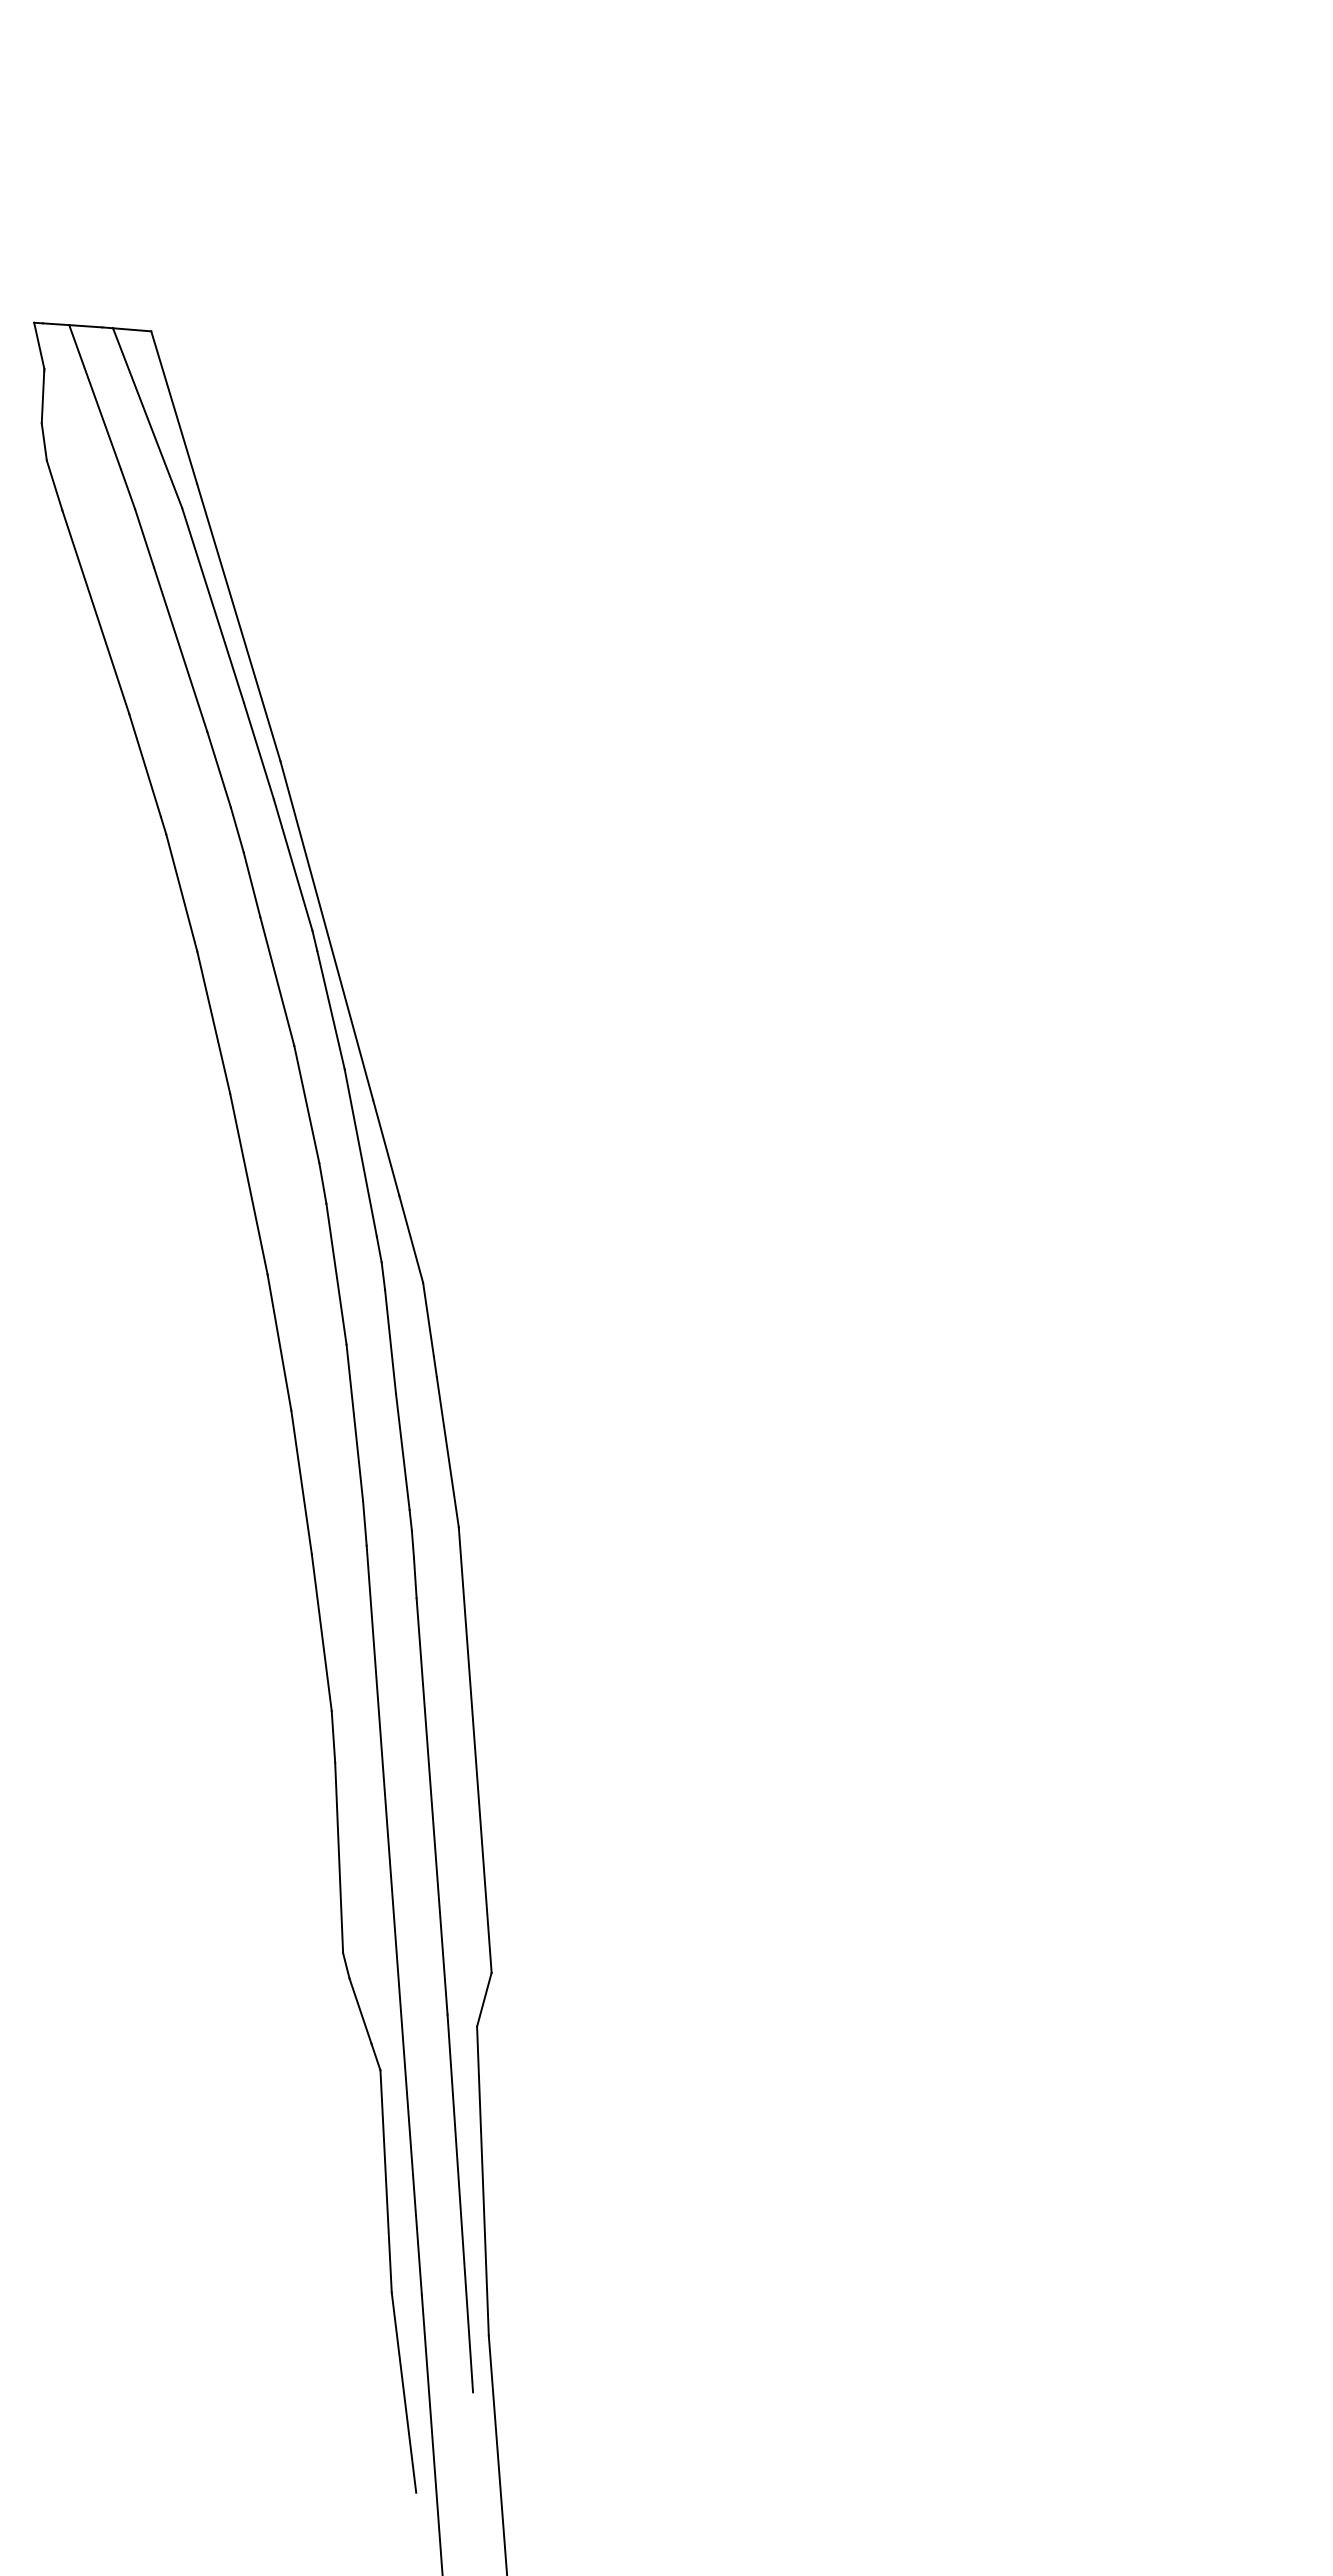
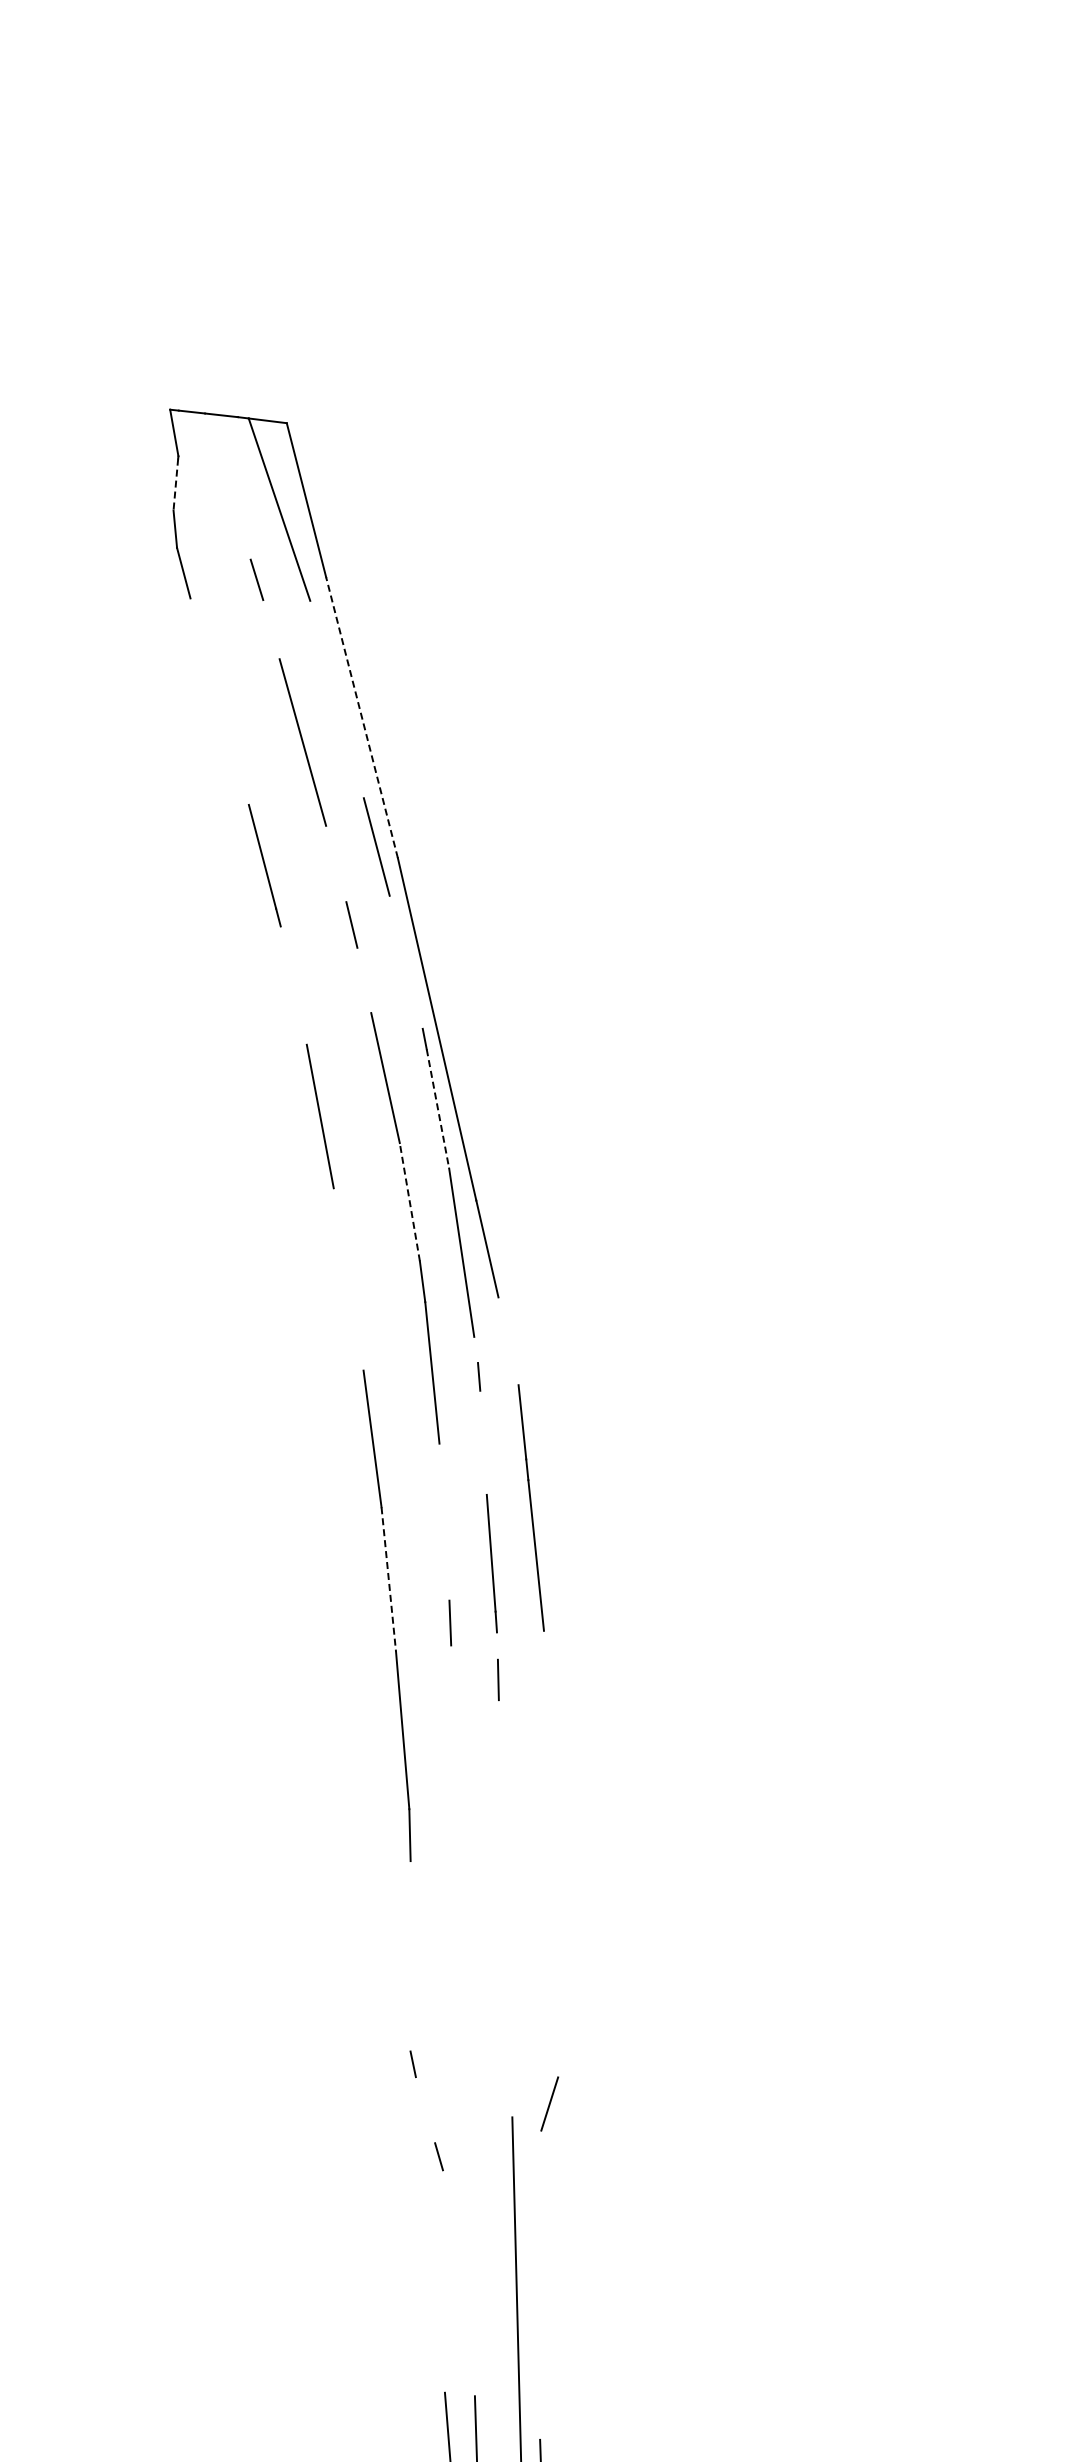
line: (42, 397) -> (175, 484), solid -> dashed
line: (94, 397) -> (227, 486), removed
line: (144, 538) -> (271, 629), removed
line: (212, 604) -> (336, 698), removed
line: (95, 612) -> (219, 701), removed
line: (238, 622) -> (361, 717), solid -> dashed
line: (218, 769) -> (335, 863), removed
line: (292, 864) -> (405, 961), removed
line: (251, 884) -> (363, 980), removed
line: (181, 892) -> (293, 985), removed
line: (331, 1010) -> (438, 1109), solid -> dashed
line: (306, 1104) -> (409, 1202), solid -> dashed
line: (248, 1183) -> (348, 1278), removed
line: (411, 1238) -> (508, 1340), removed
line: (378, 1249) -> (475, 1350), removed
line: (390, 1341) -> (483, 1442), removed
line: (354, 1422) -> (444, 1521), removed
line: (301, 1482) -> (388, 1579), solid -> dashed
line: (412, 1544) -> (497, 1646), removed
line: (474, 1749) -> (550, 1853), removed
line: (431, 1806) -> (505, 1908), removed
line: (339, 1857) -> (410, 1955), removed
line: (393, 1919) -> (462, 2020), removed
line: (360, 2010) -> (425, 2109), removed
line: (482, 2180) -> (540, 2284), removed
line: (385, 2181) -> (443, 2281), removed

